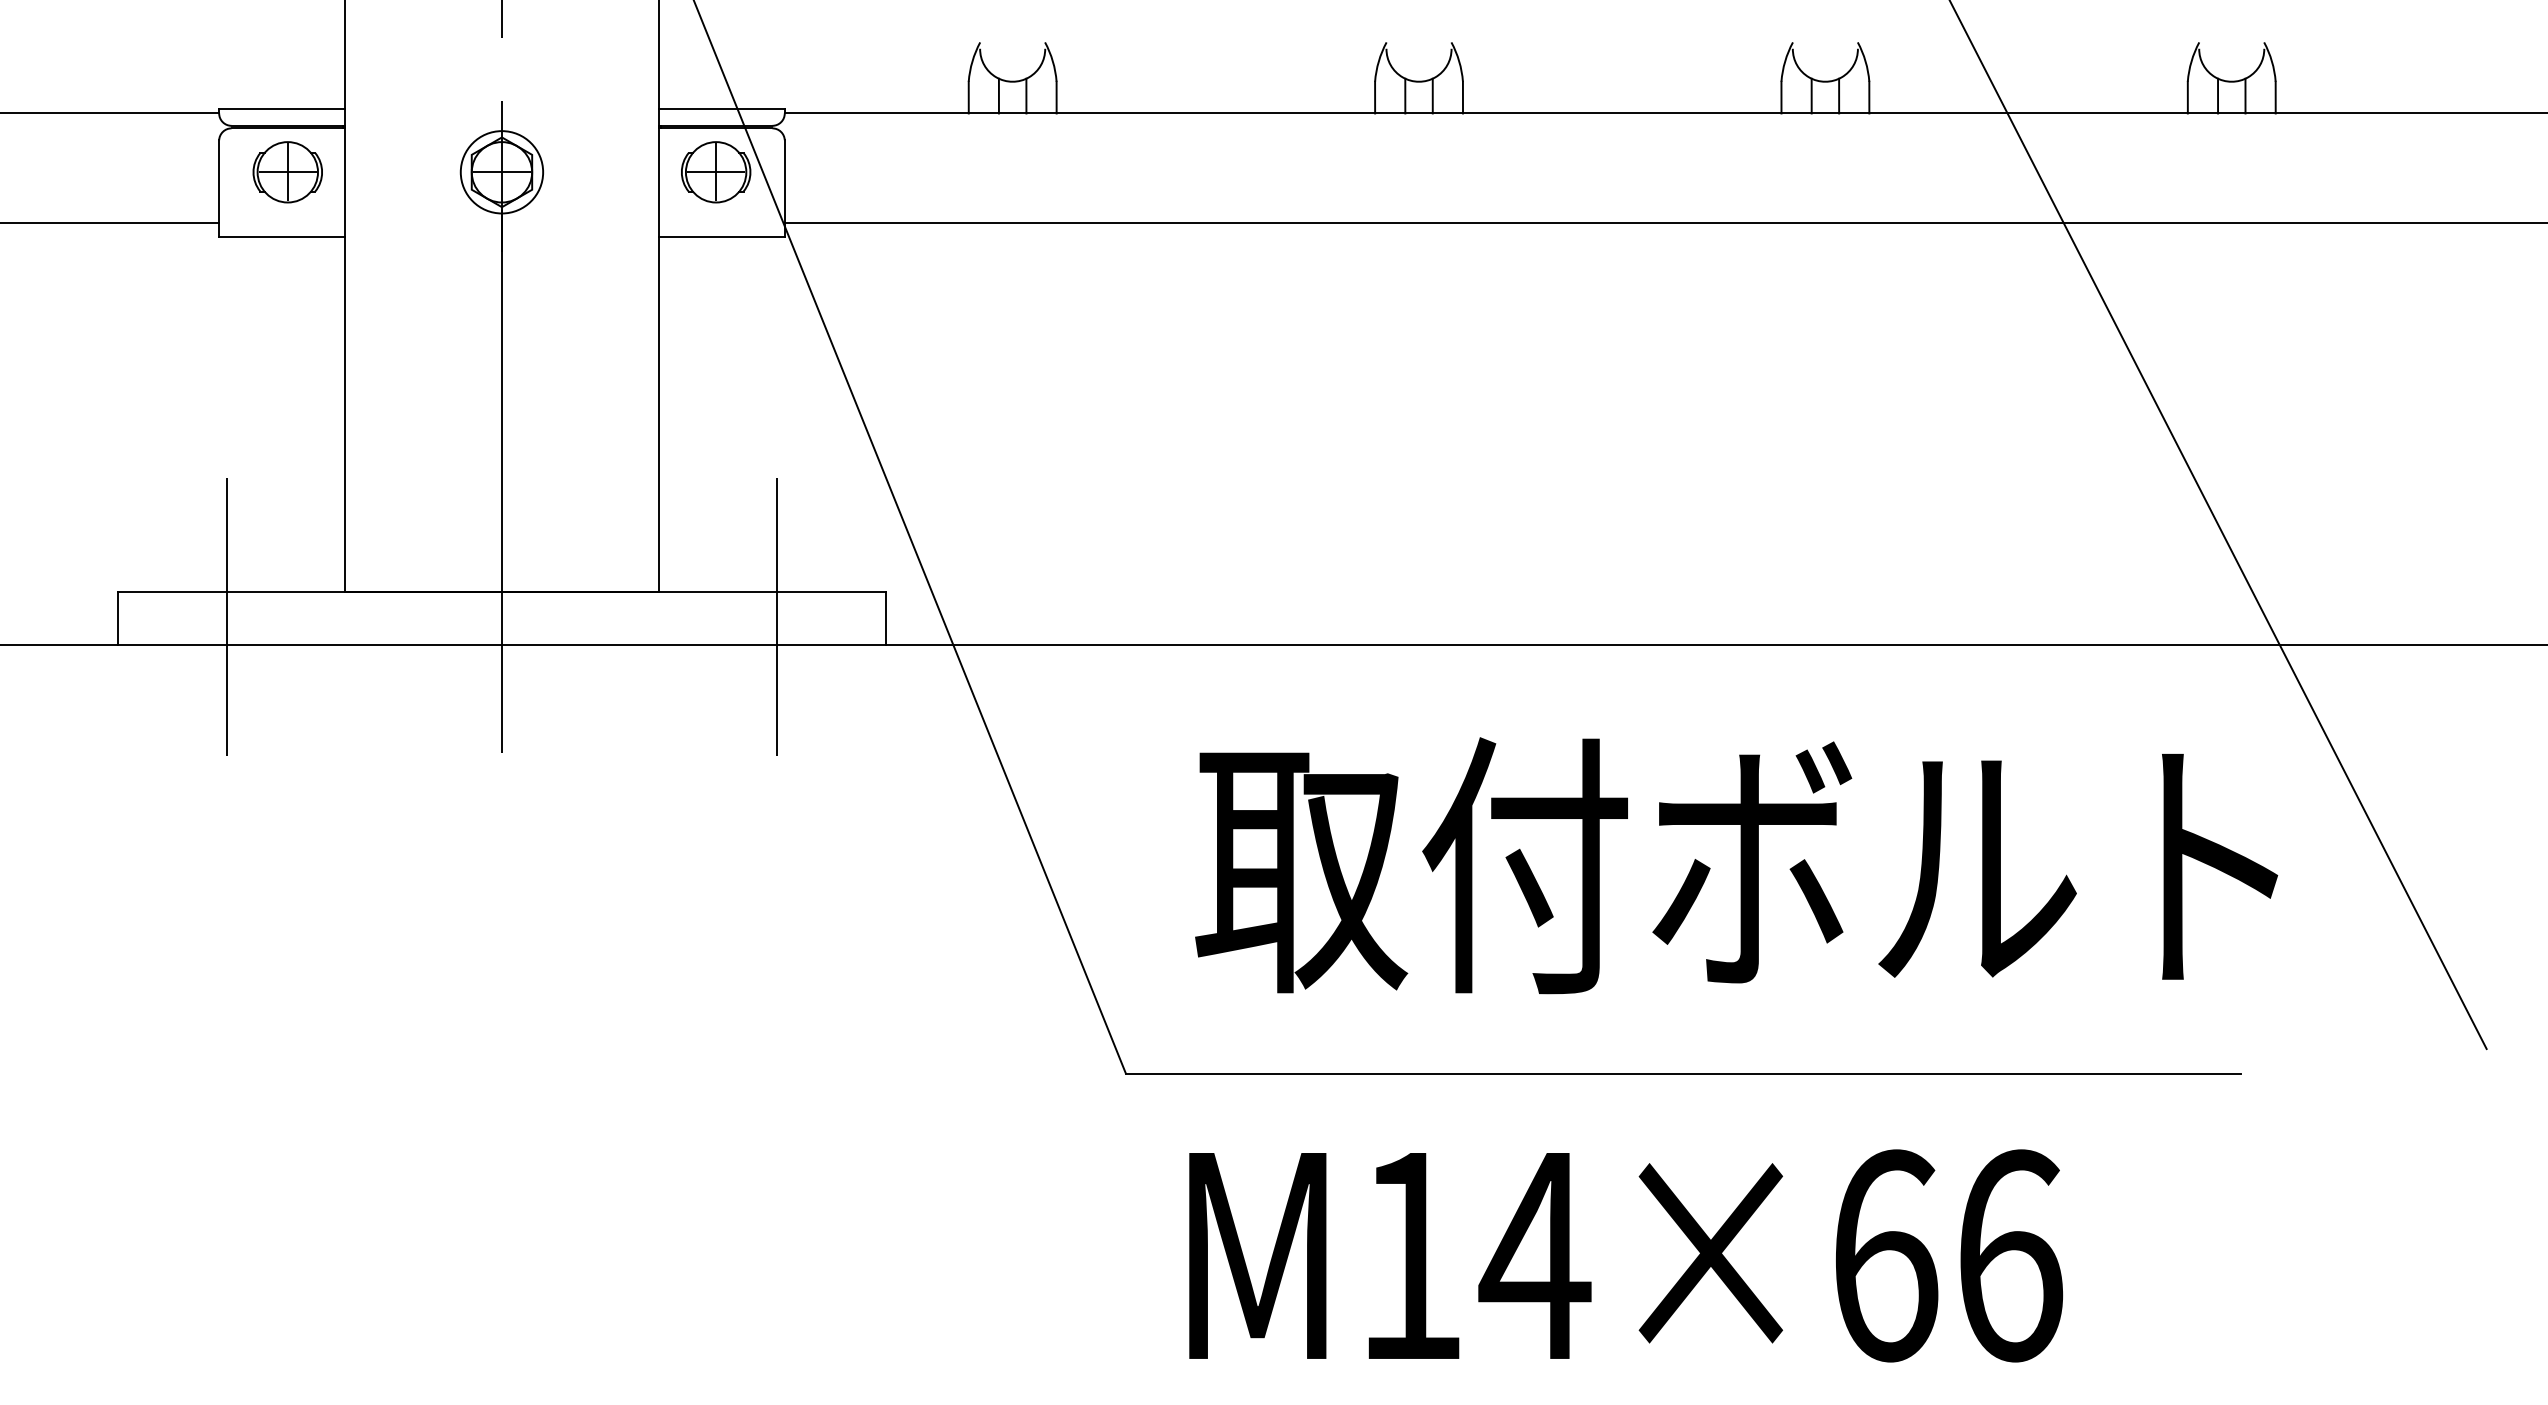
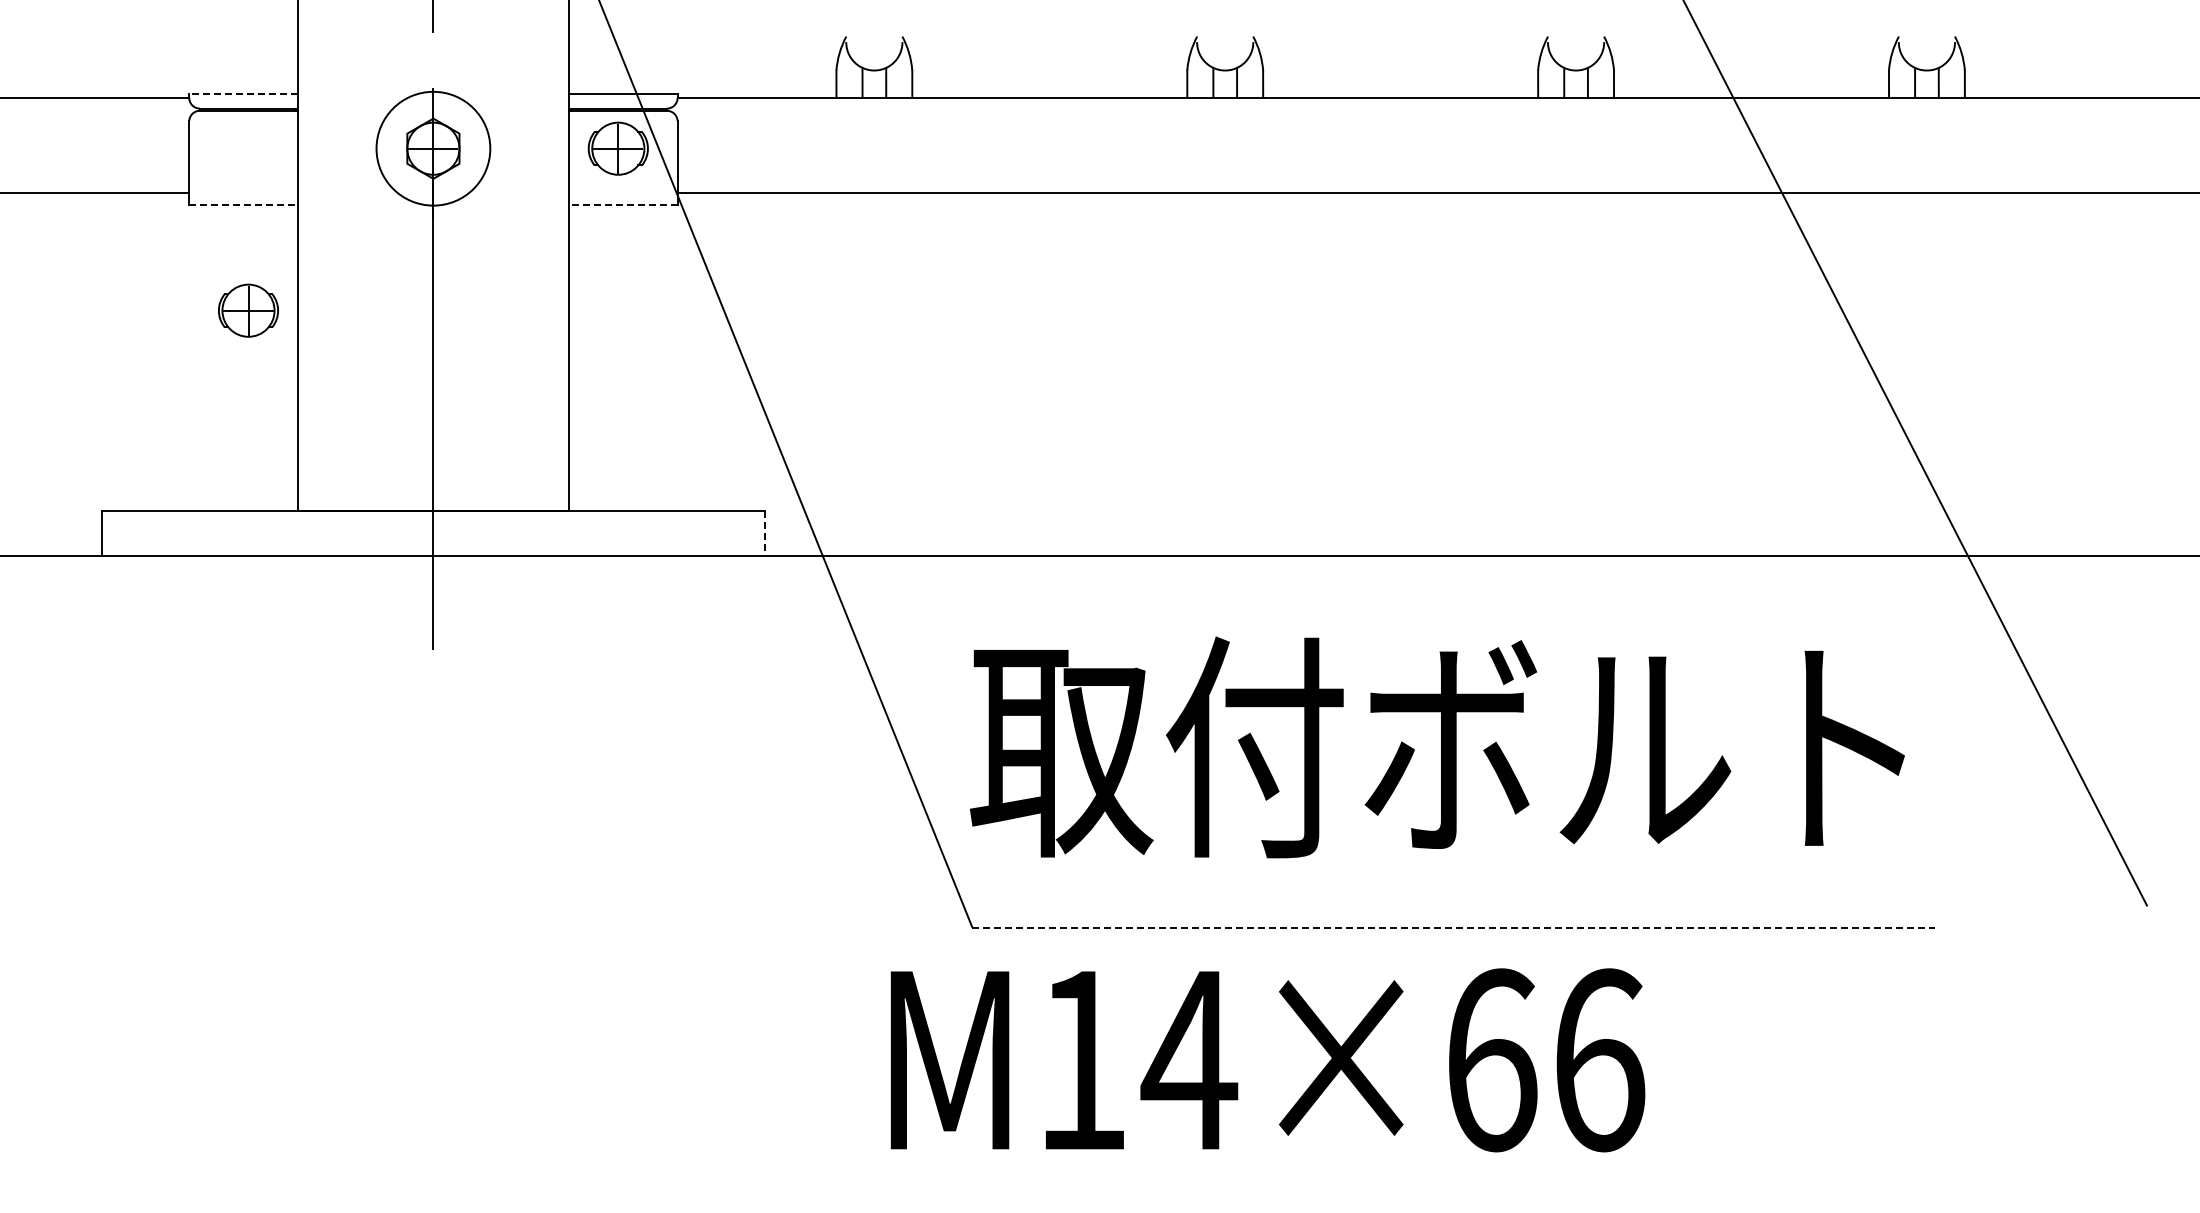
line: (282, 109) -> (243, 94), solid -> dashed
part: (287, 172) -> (248, 310), moved
circle: (500, 172) -> (432, 148), size x1.6
line: (283, 236) -> (244, 204), solid -> dashed
line: (720, 236) -> (622, 204), solid -> dashed
line: (227, 616) -> (196, 532), removed
line: (776, 616) -> (670, 532), removed
line: (886, 617) -> (765, 533), solid -> dashed
text: (1736, 865) -> (1437, 747), moved
line: (1684, 1074) -> (1454, 927), solid -> dashed
text: (1625, 1256) -> (1267, 1060), moved

